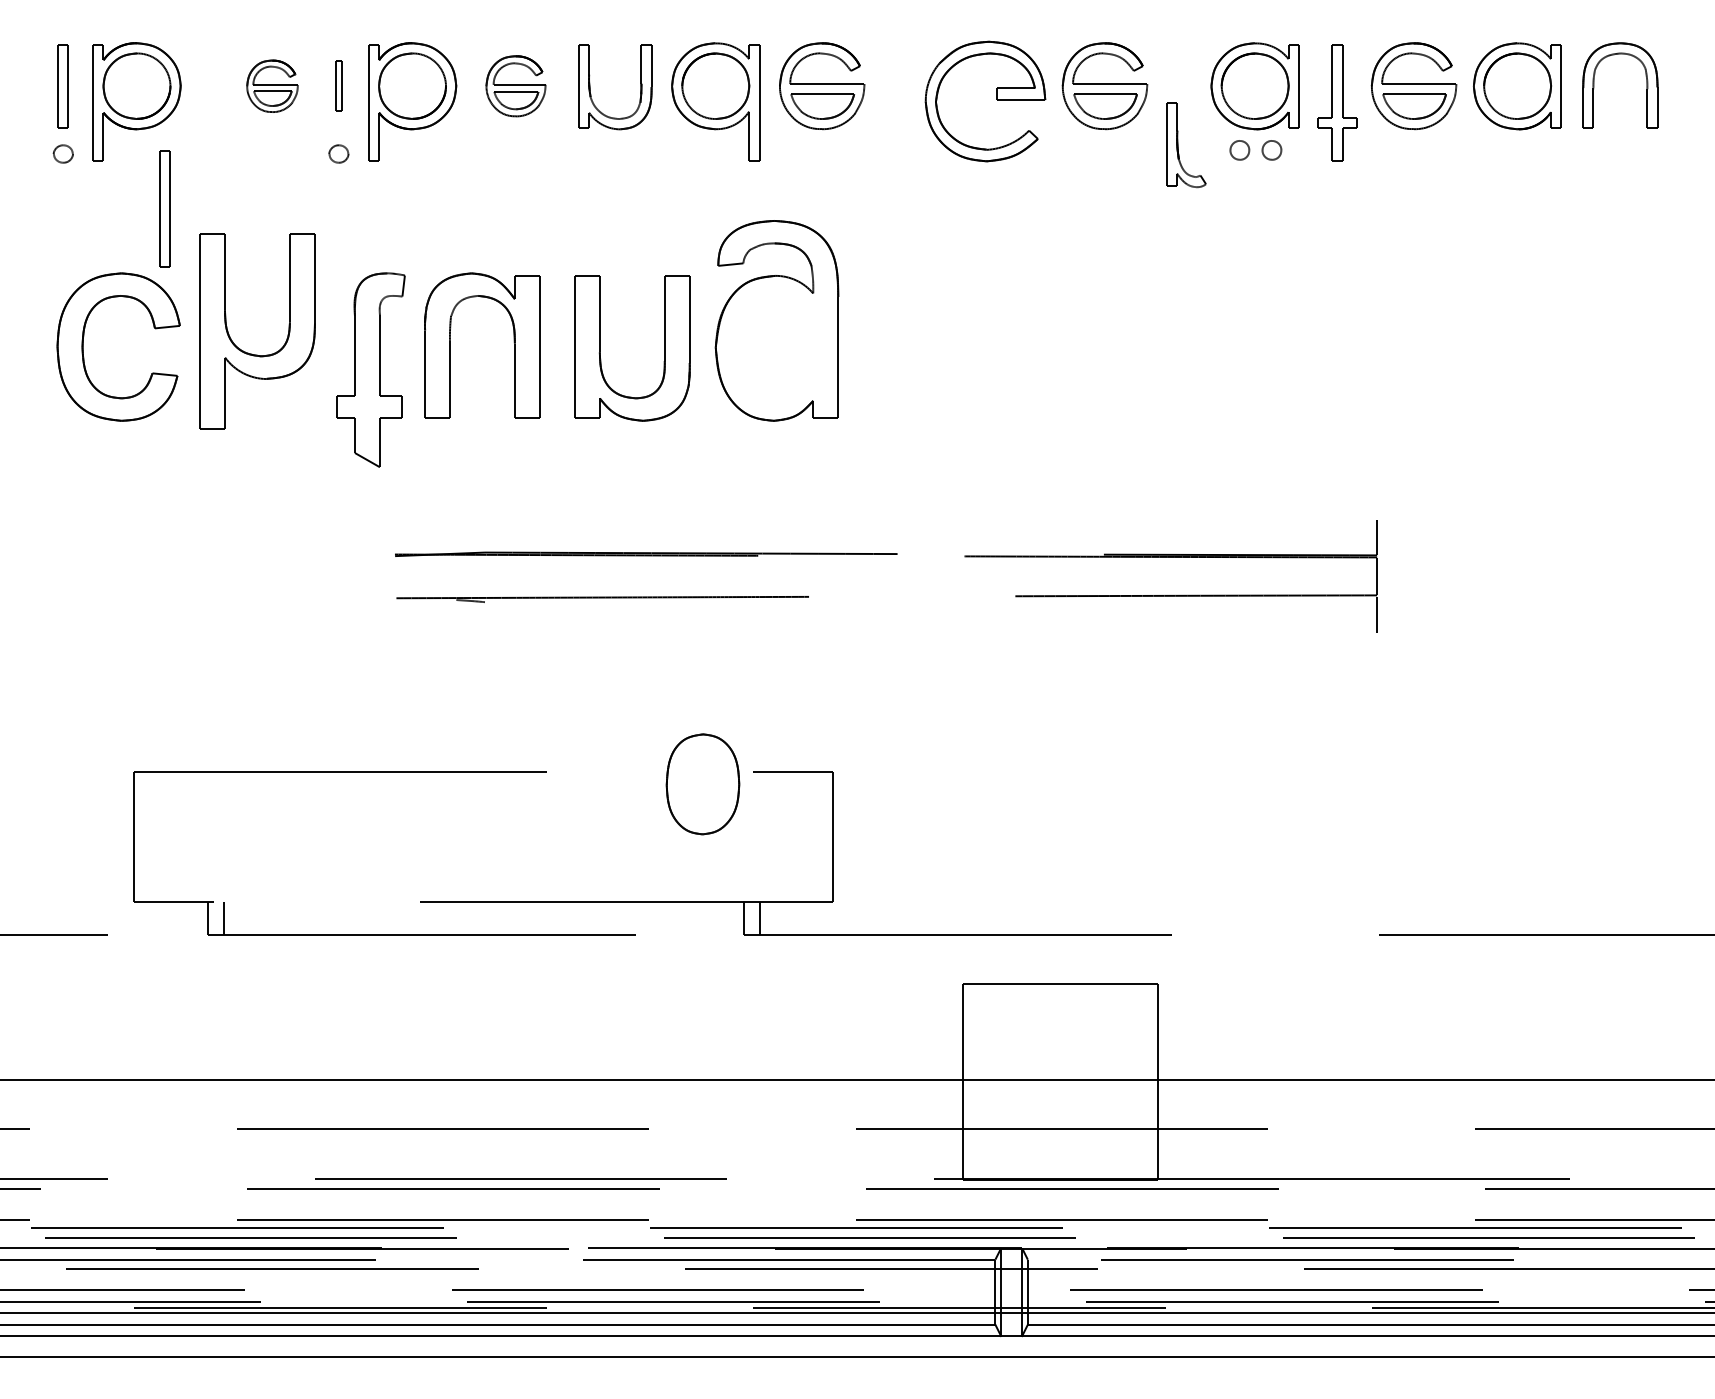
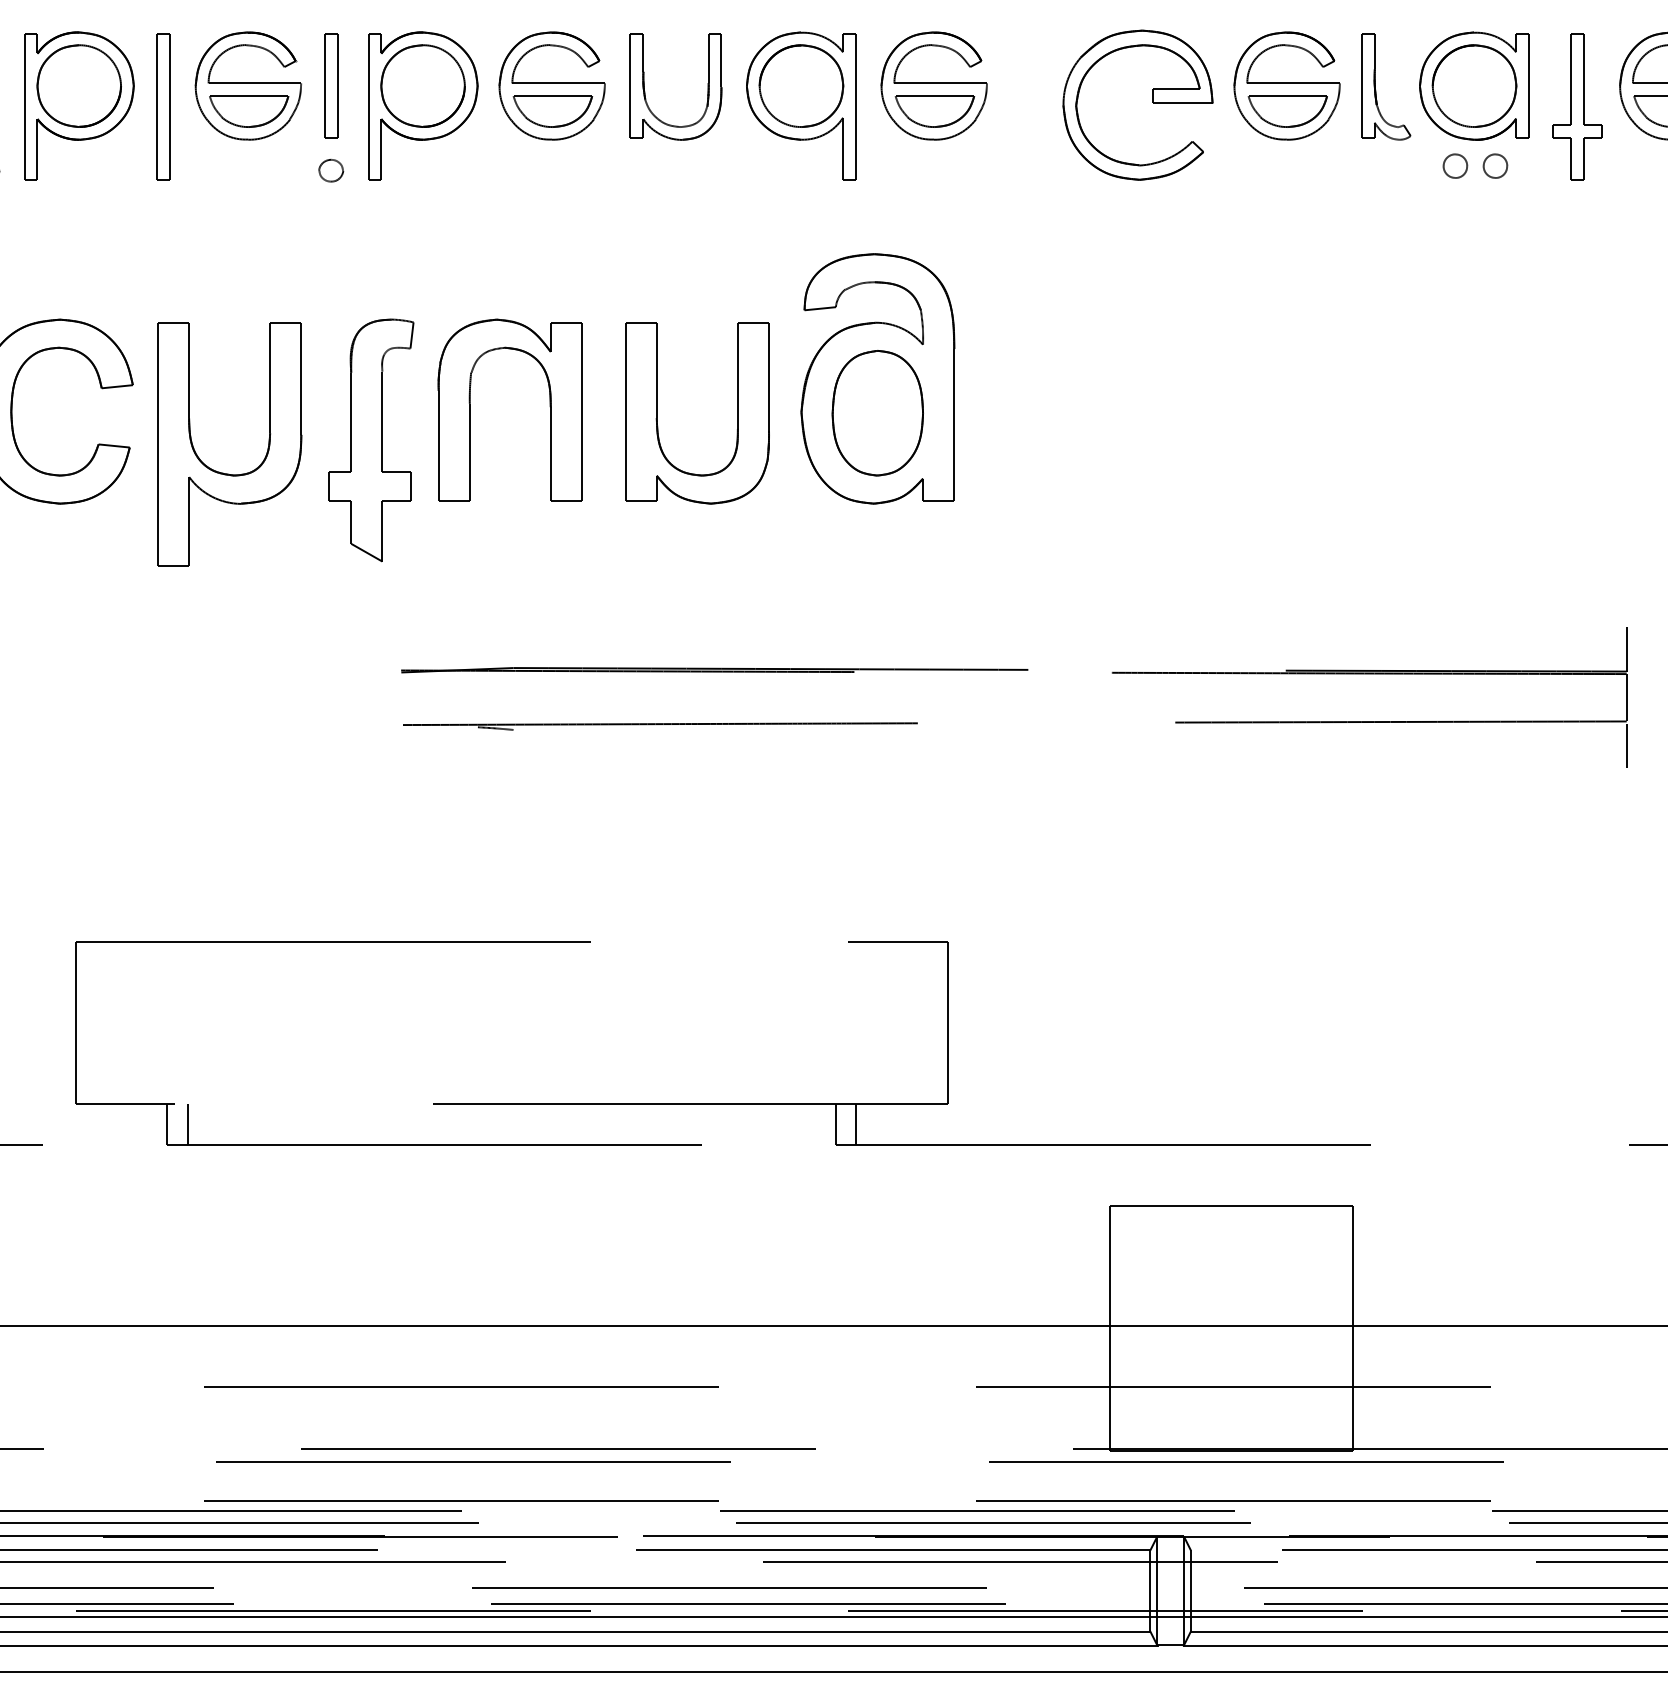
part: (272, 86) -> (248, 86), size x1.67
part: (338, 86) -> (330, 86), size x1.67
part: (515, 86) -> (551, 86), size x1.43
part: (1178, 145) -> (1376, 87), moved
part: (164, 208) -> (163, 106), moved
part: (251, 353) -> (222, 472), moved
part: (702, 784) -> (877, 413), moved

